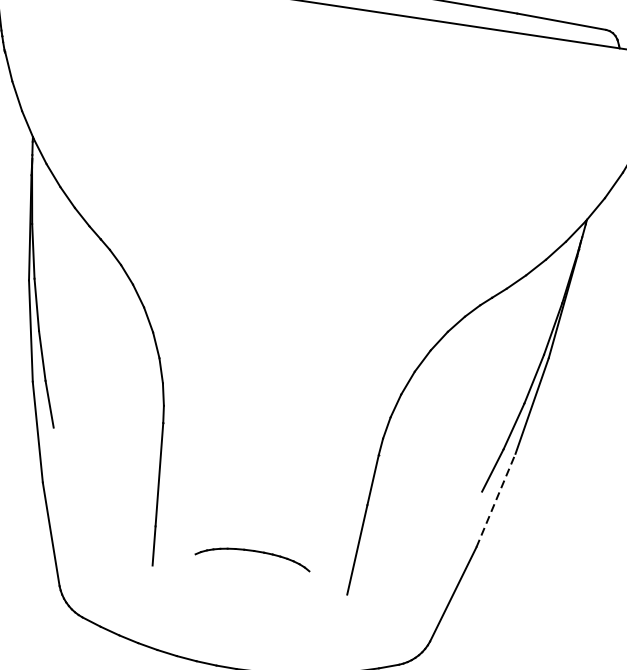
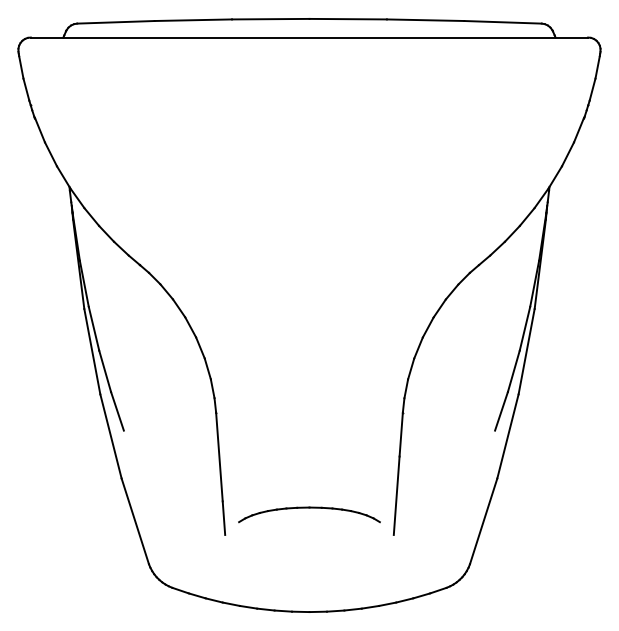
line: (496, 499) -> (508, 435), dashed -> solid
part: (253, 556) -> (309, 514), size x1.43

